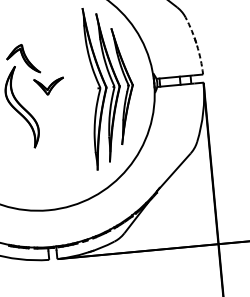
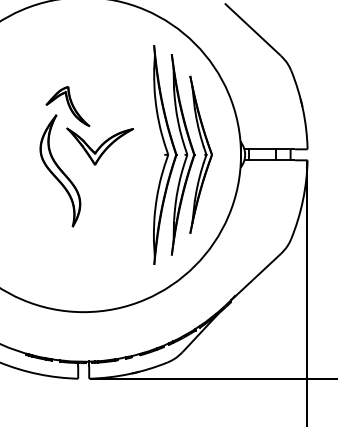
arc: (196, 45) -> (302, 109), dashed -> solid
part: (49, 86) -> (99, 146), size x1.67

